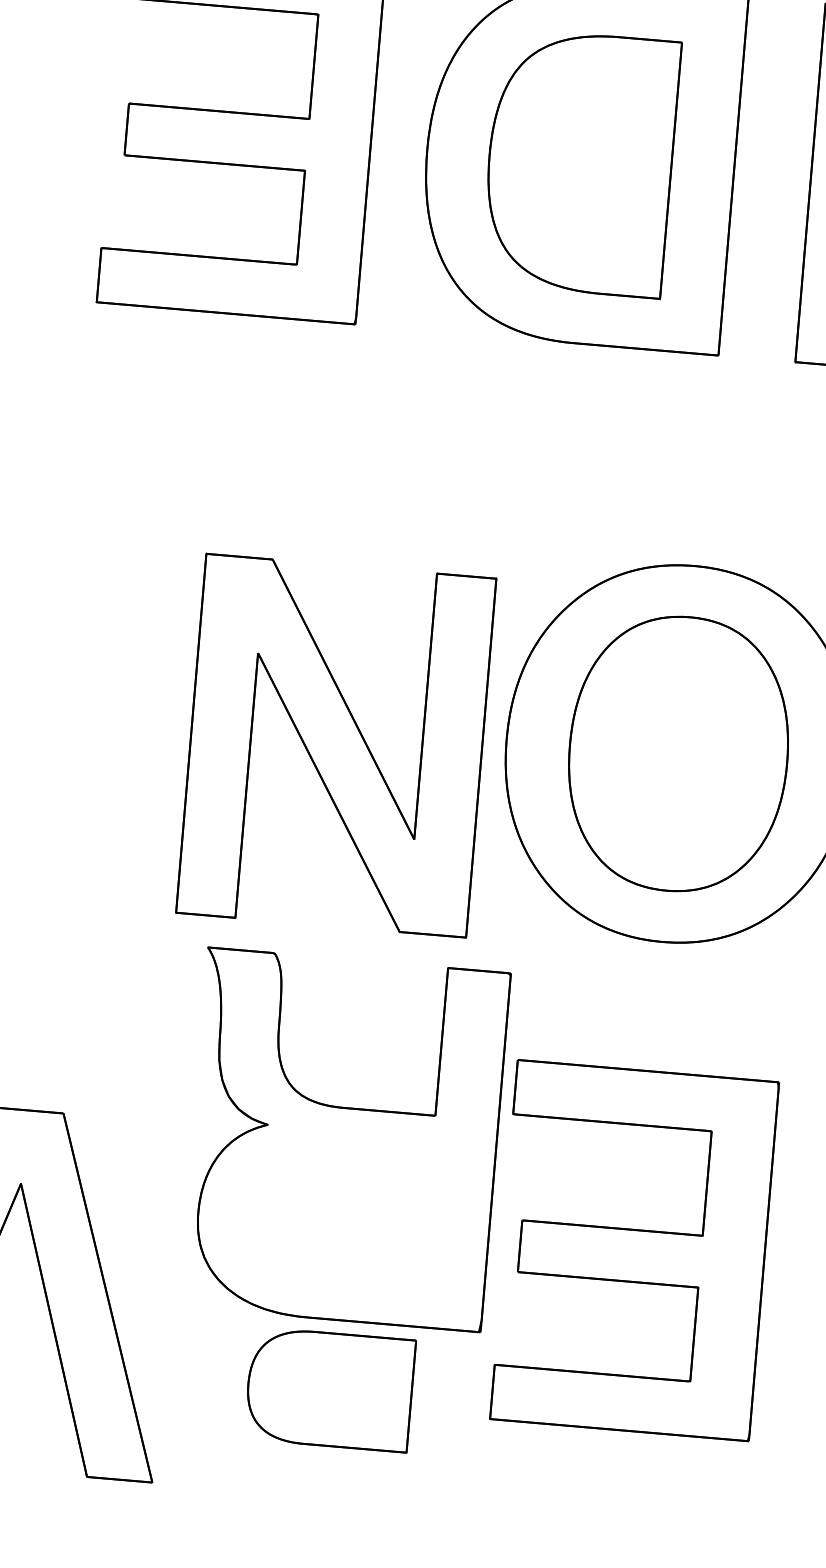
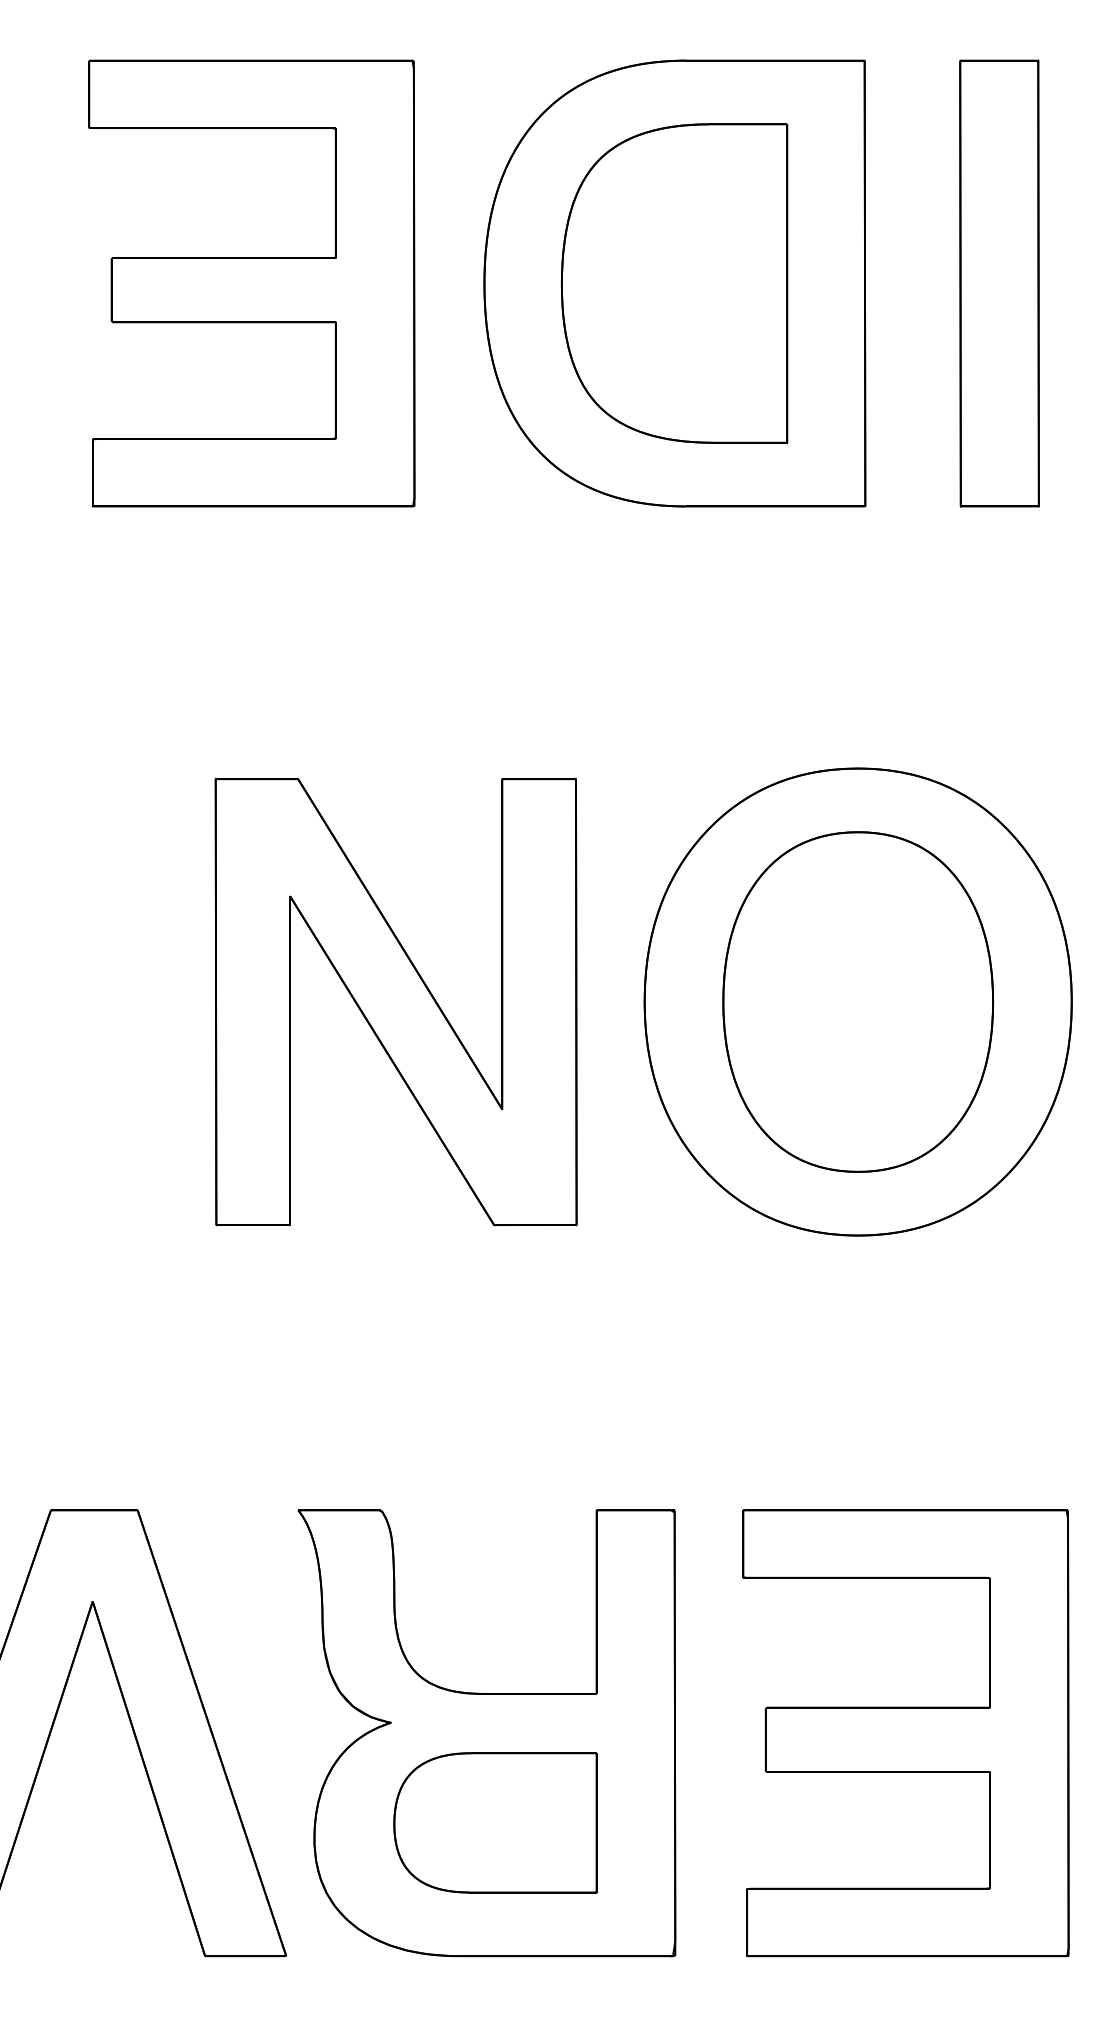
part: (335, 745) -> (395, 1001), moved
part: (344, 1140) -> (486, 1733), moved
part: (632, 1250) -> (905, 1733), moved

